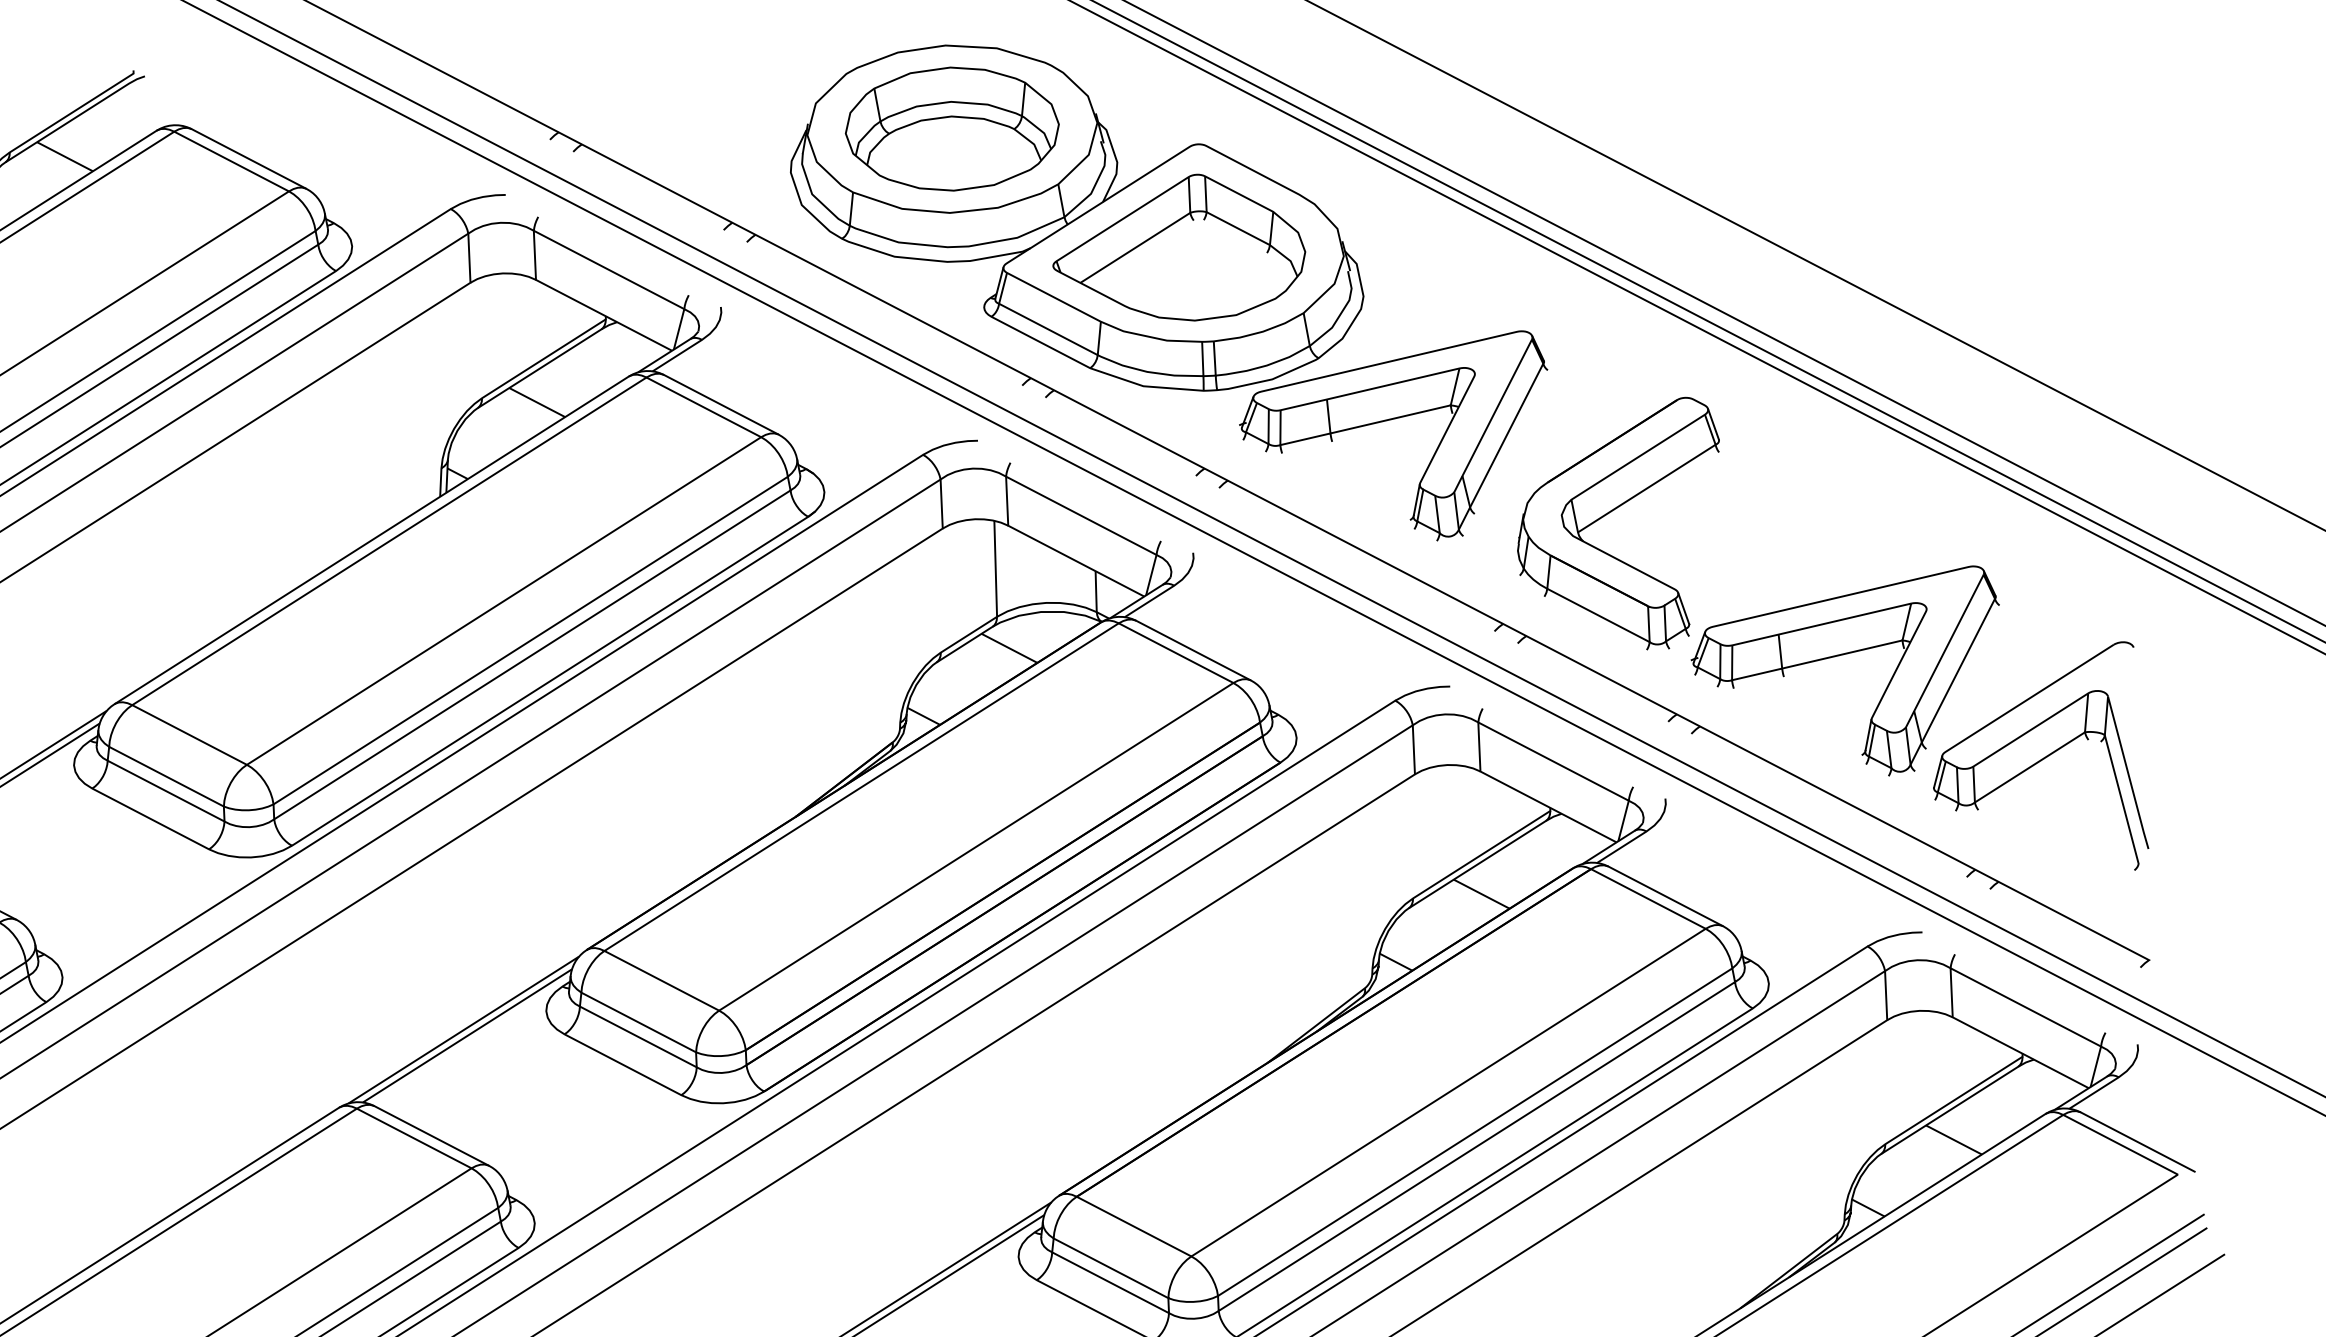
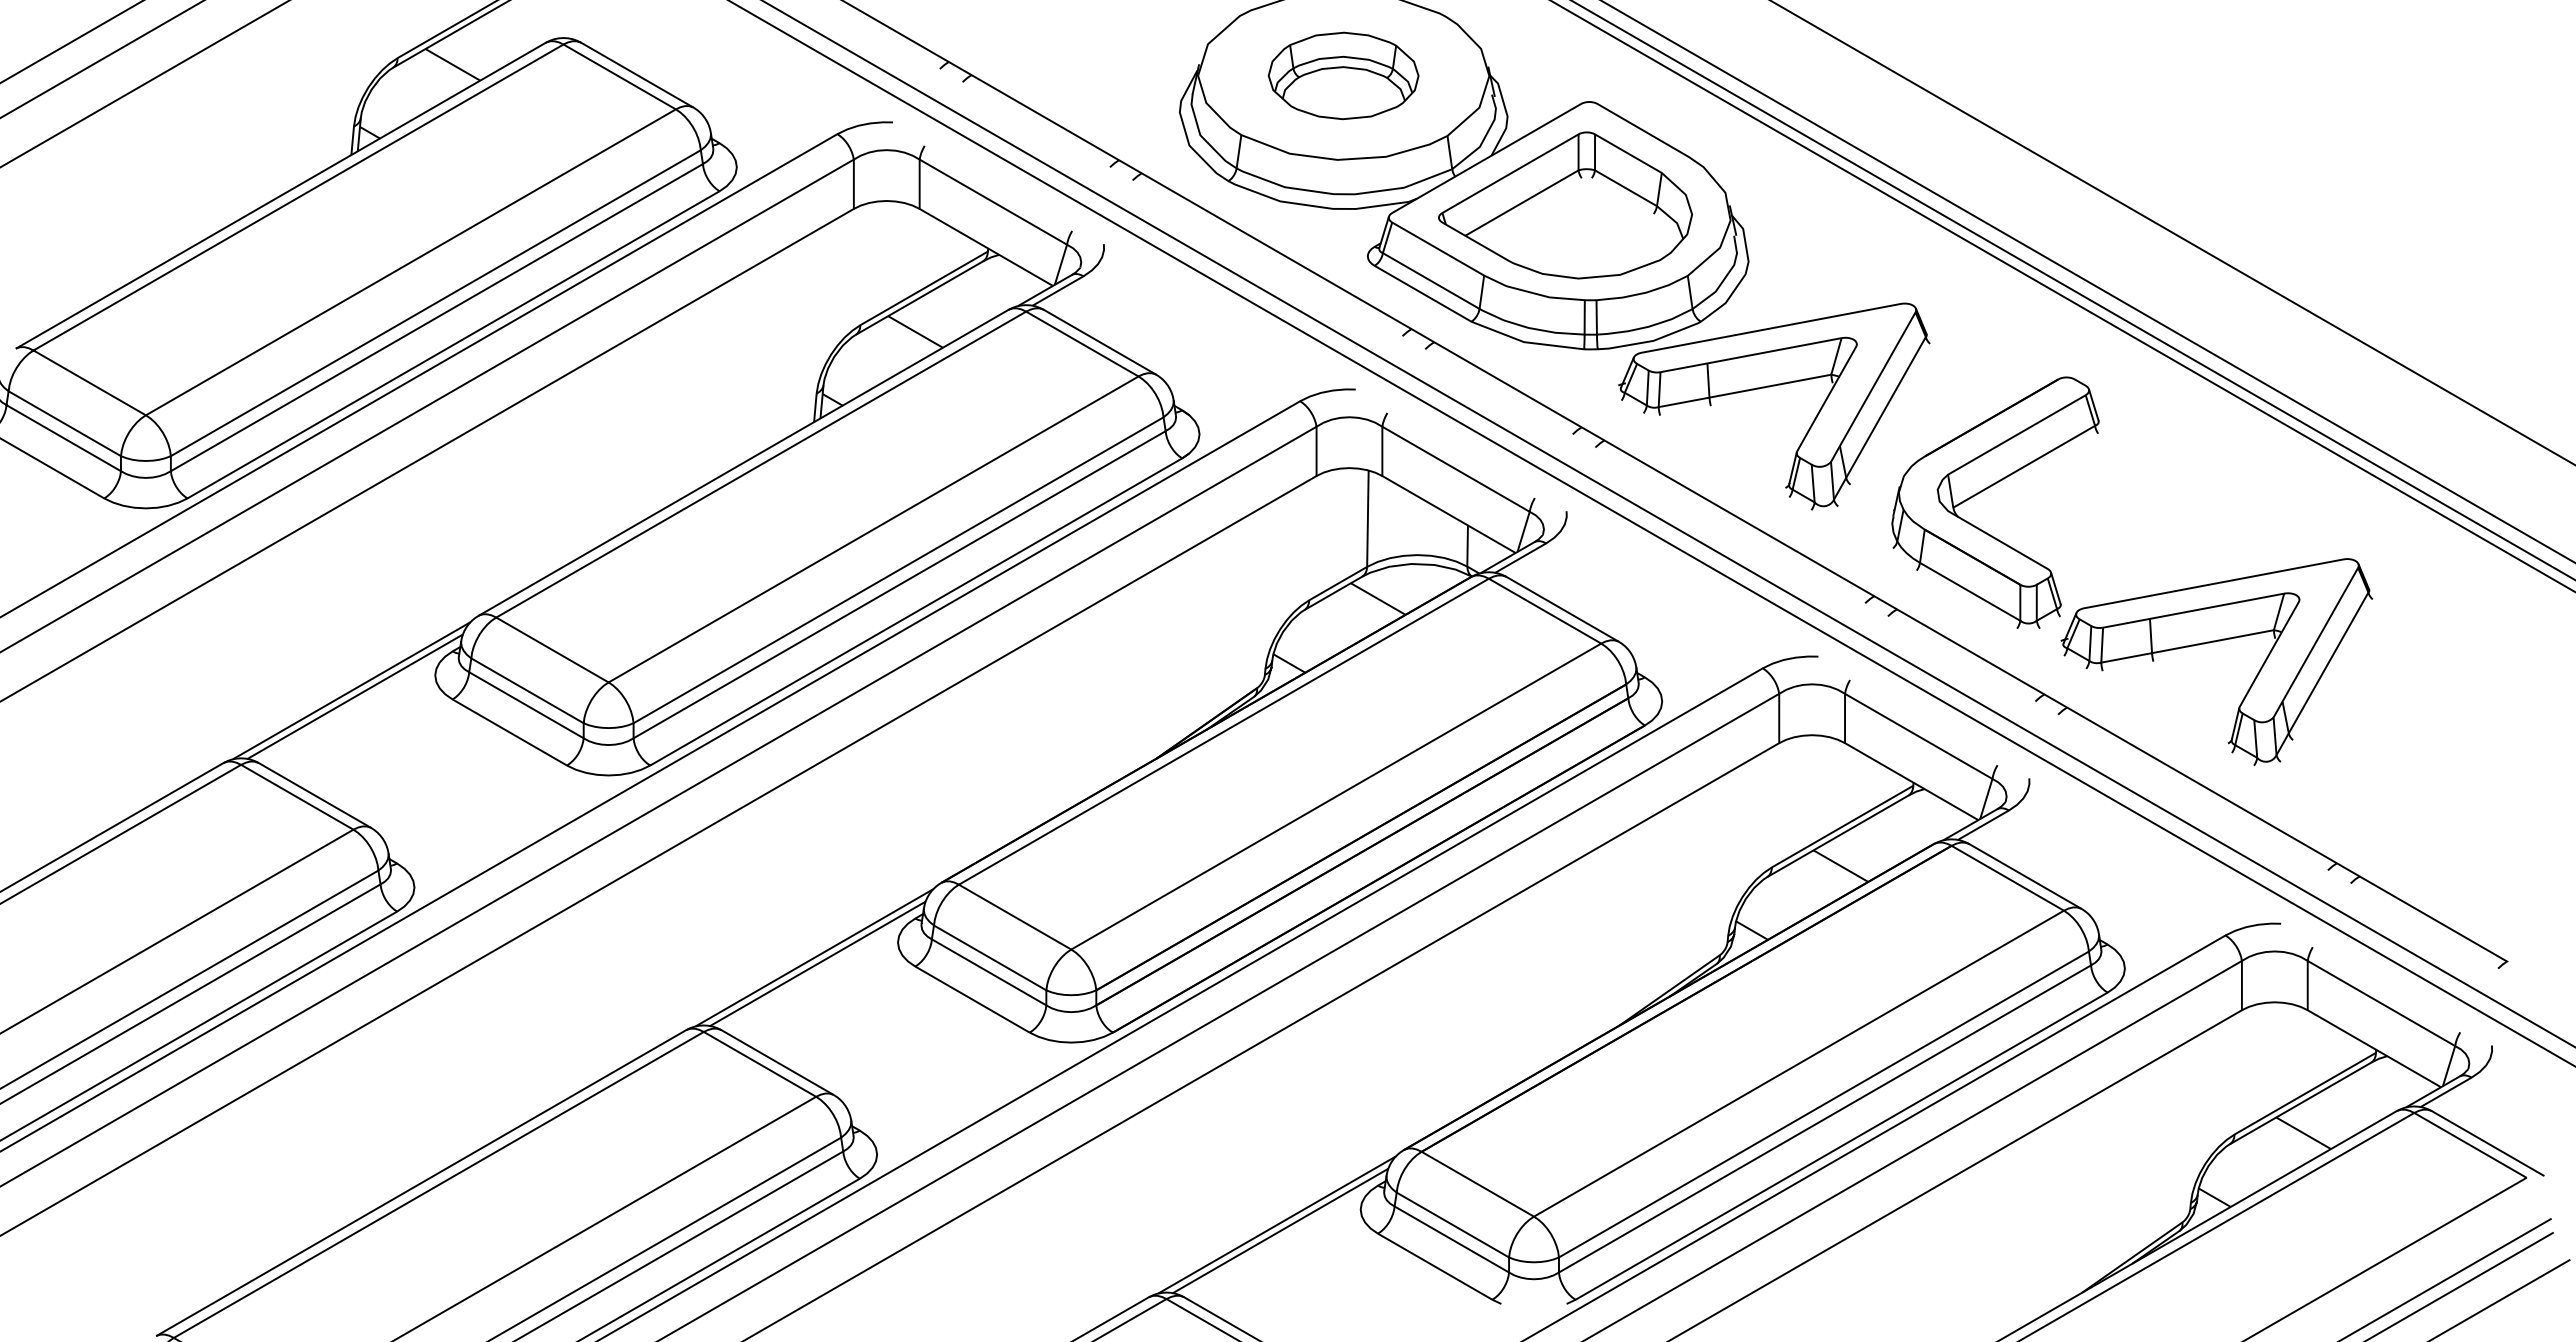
part: (952, 128) -> (1343, 75), size x0.7
part: (2038, 759) -> (2405, 755), removed

